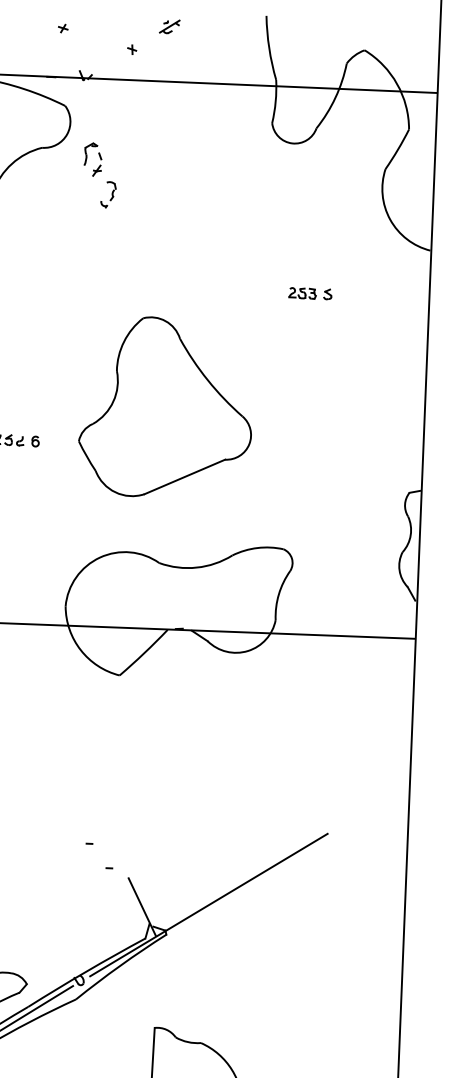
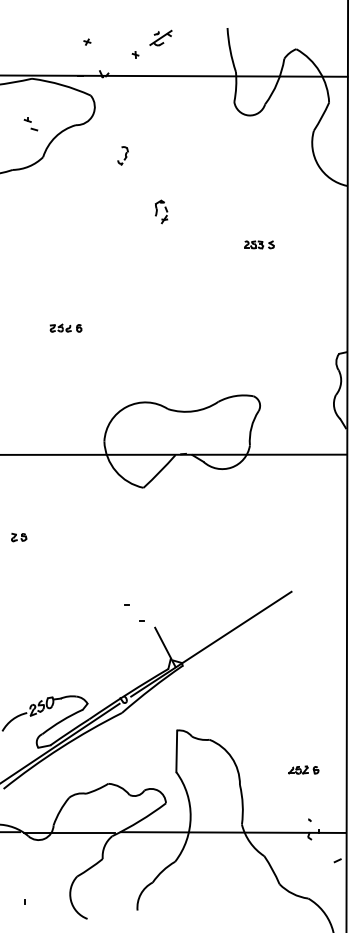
part: (169, 25) -> (160, 37), size x1.6
part: (93, 158) -> (161, 211), moved
part: (310, 293) -> (259, 244), moved
part: (166, 407) -> (168, 301), removed

